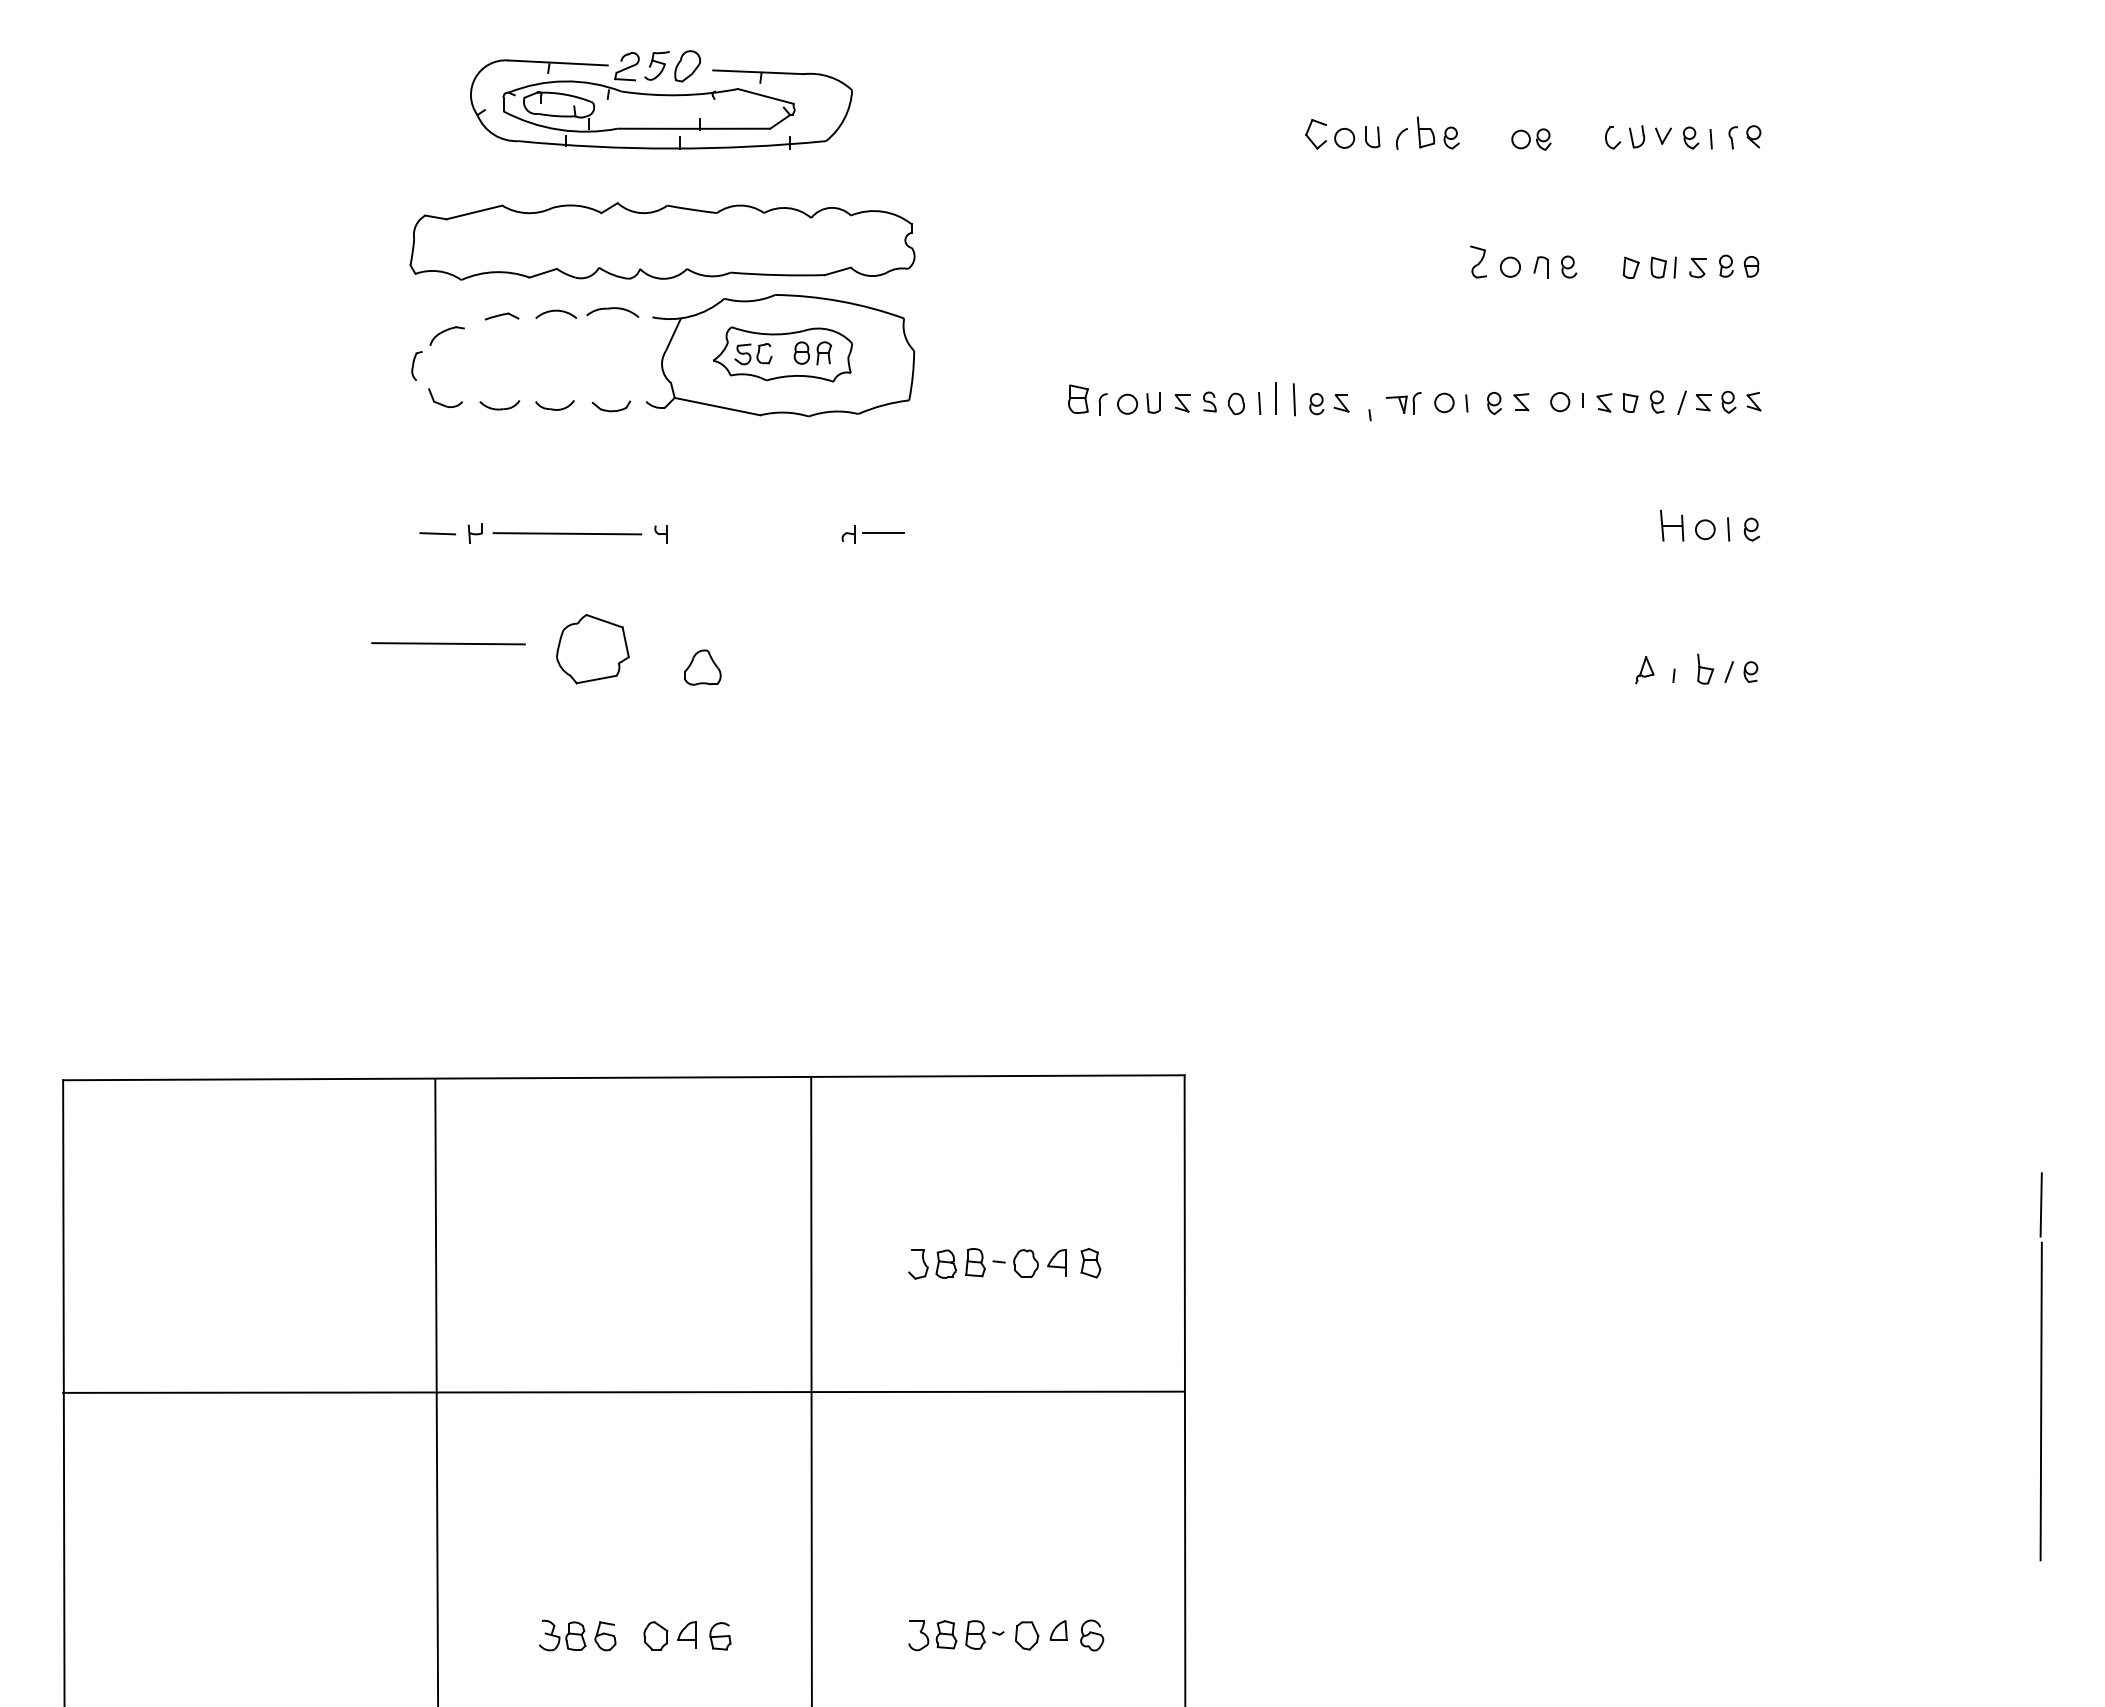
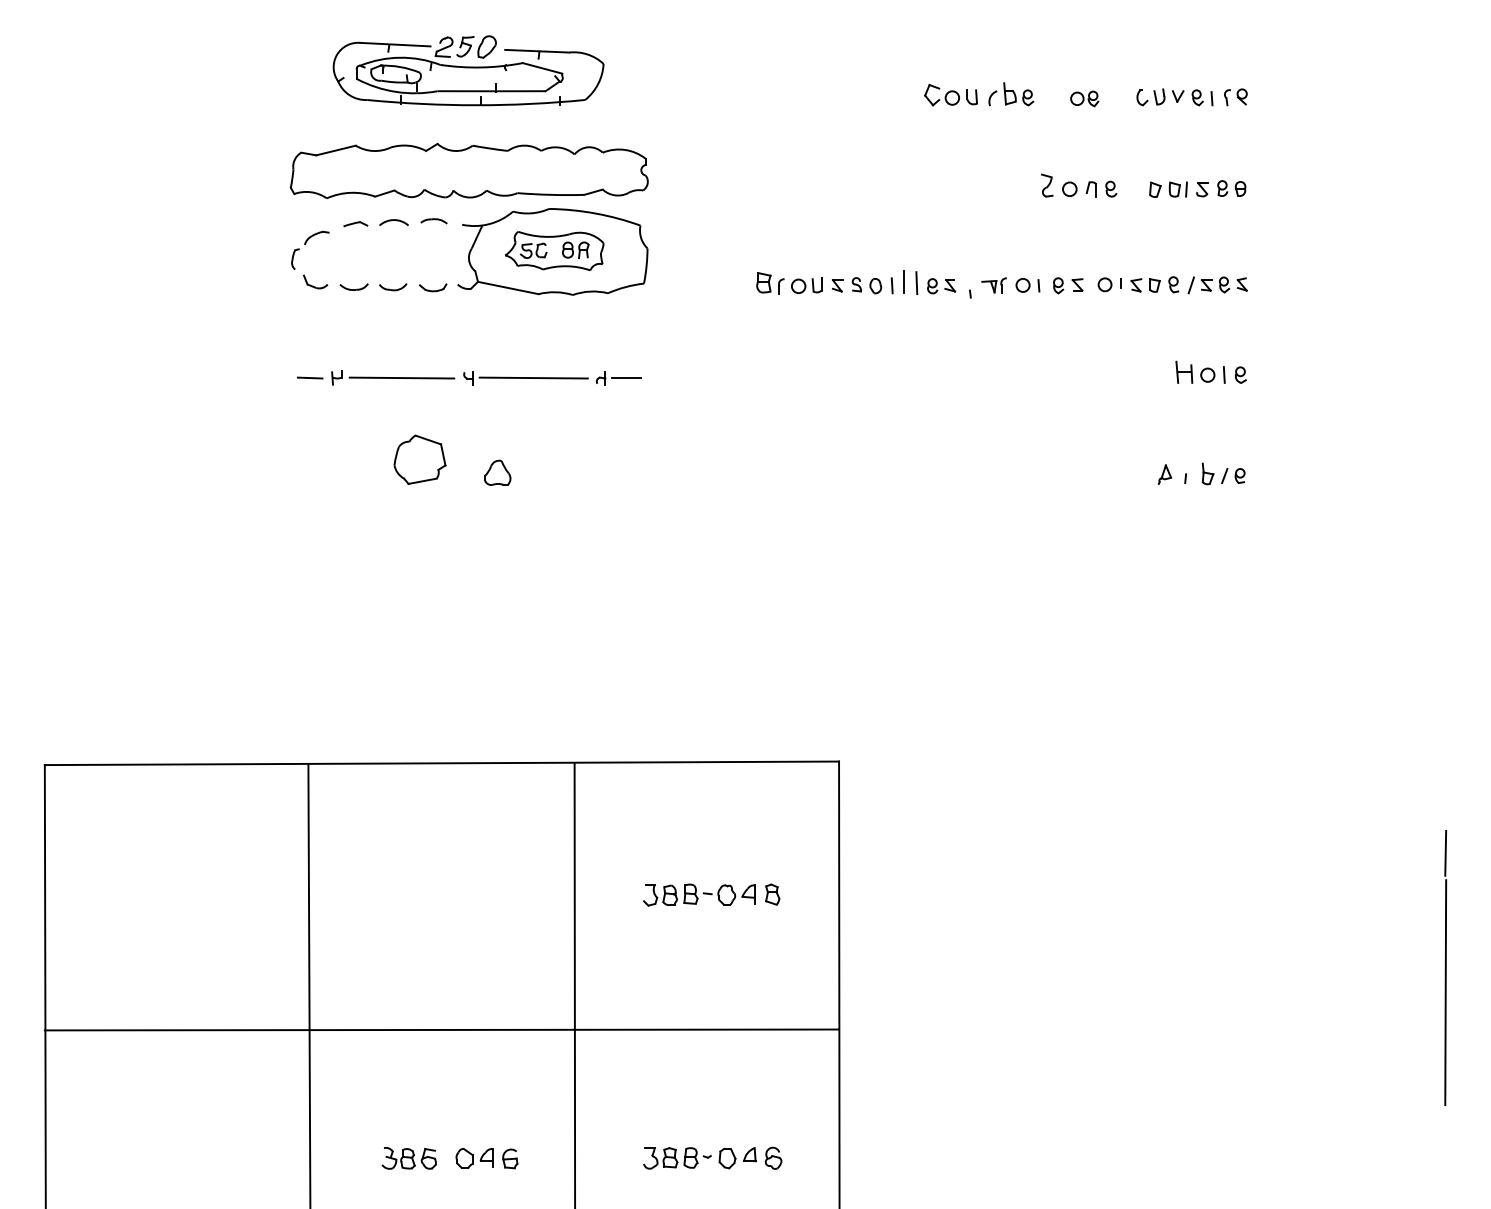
part: (612, 312) -> (433, 221), size x0.71
line: (448, 643) -> (533, 377), moved
line: (623, 1391) -> (441, 1029), moved

